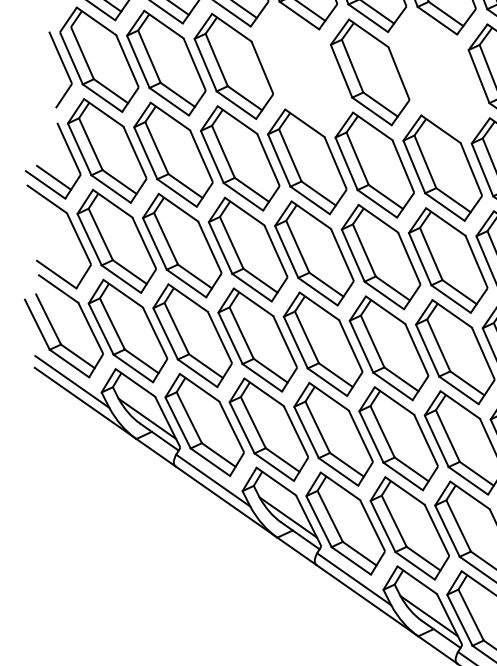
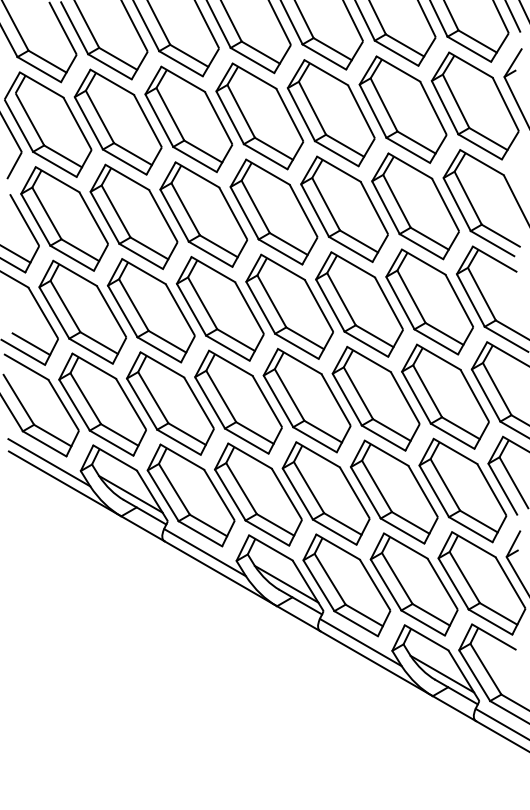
part: (301, 69) -> (259, 116), added
part: (438, 74) -> (402, 109), added
line: (65, 266) -> (31, 343), added

